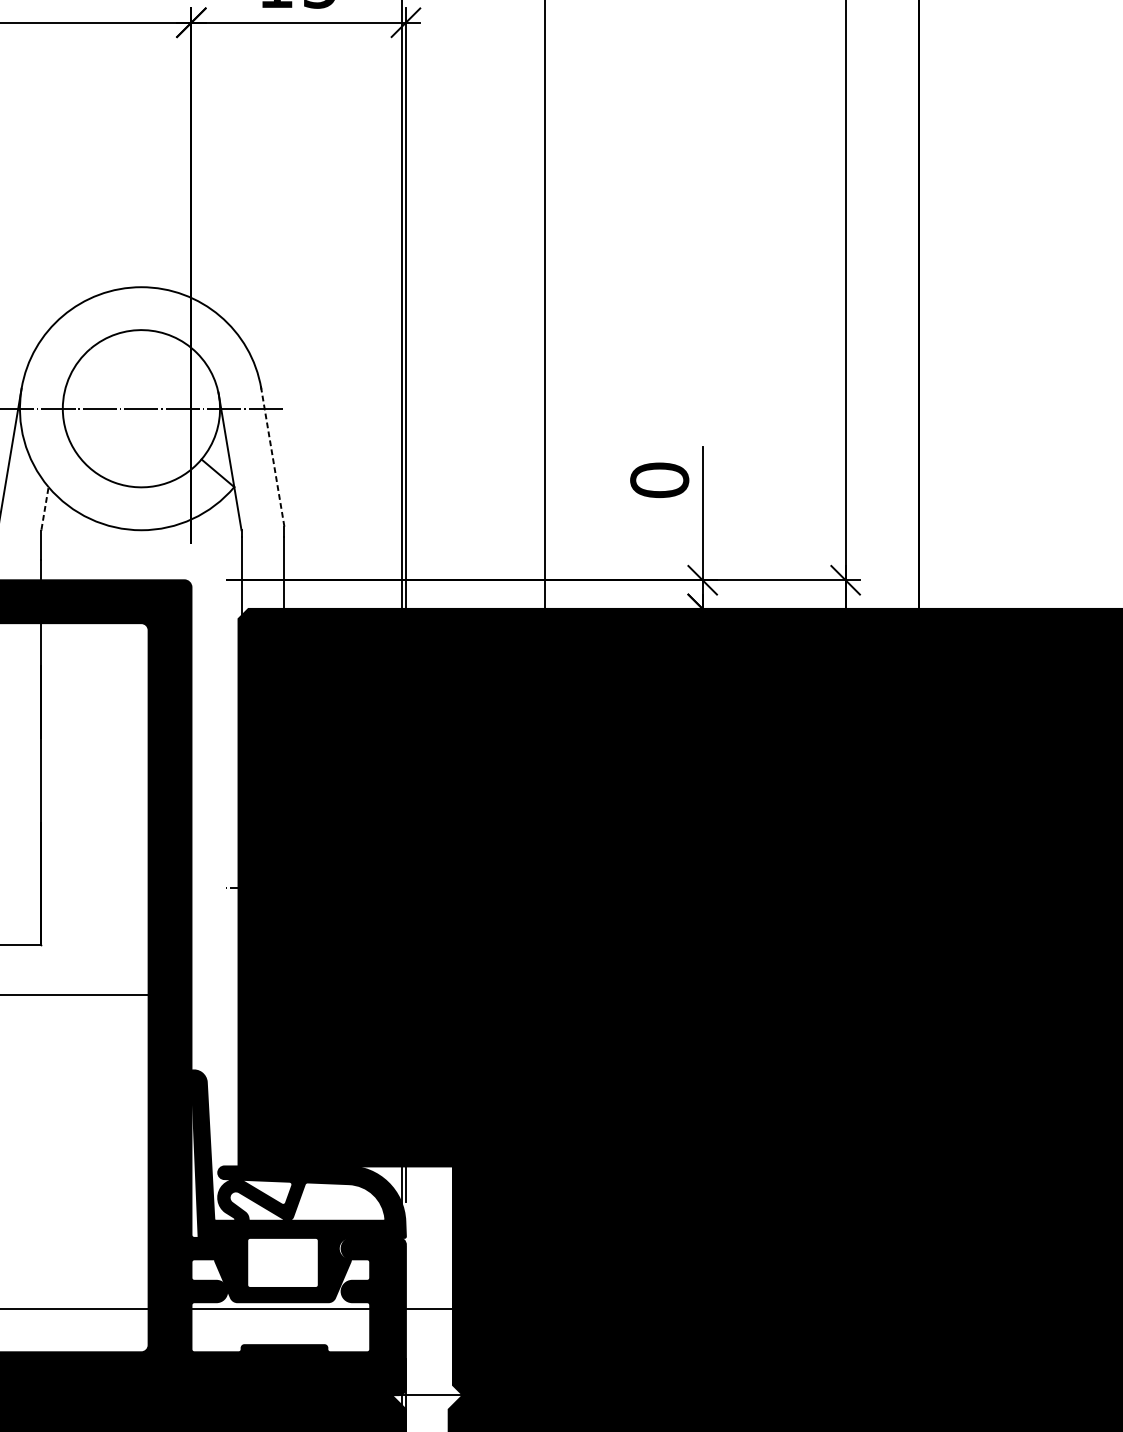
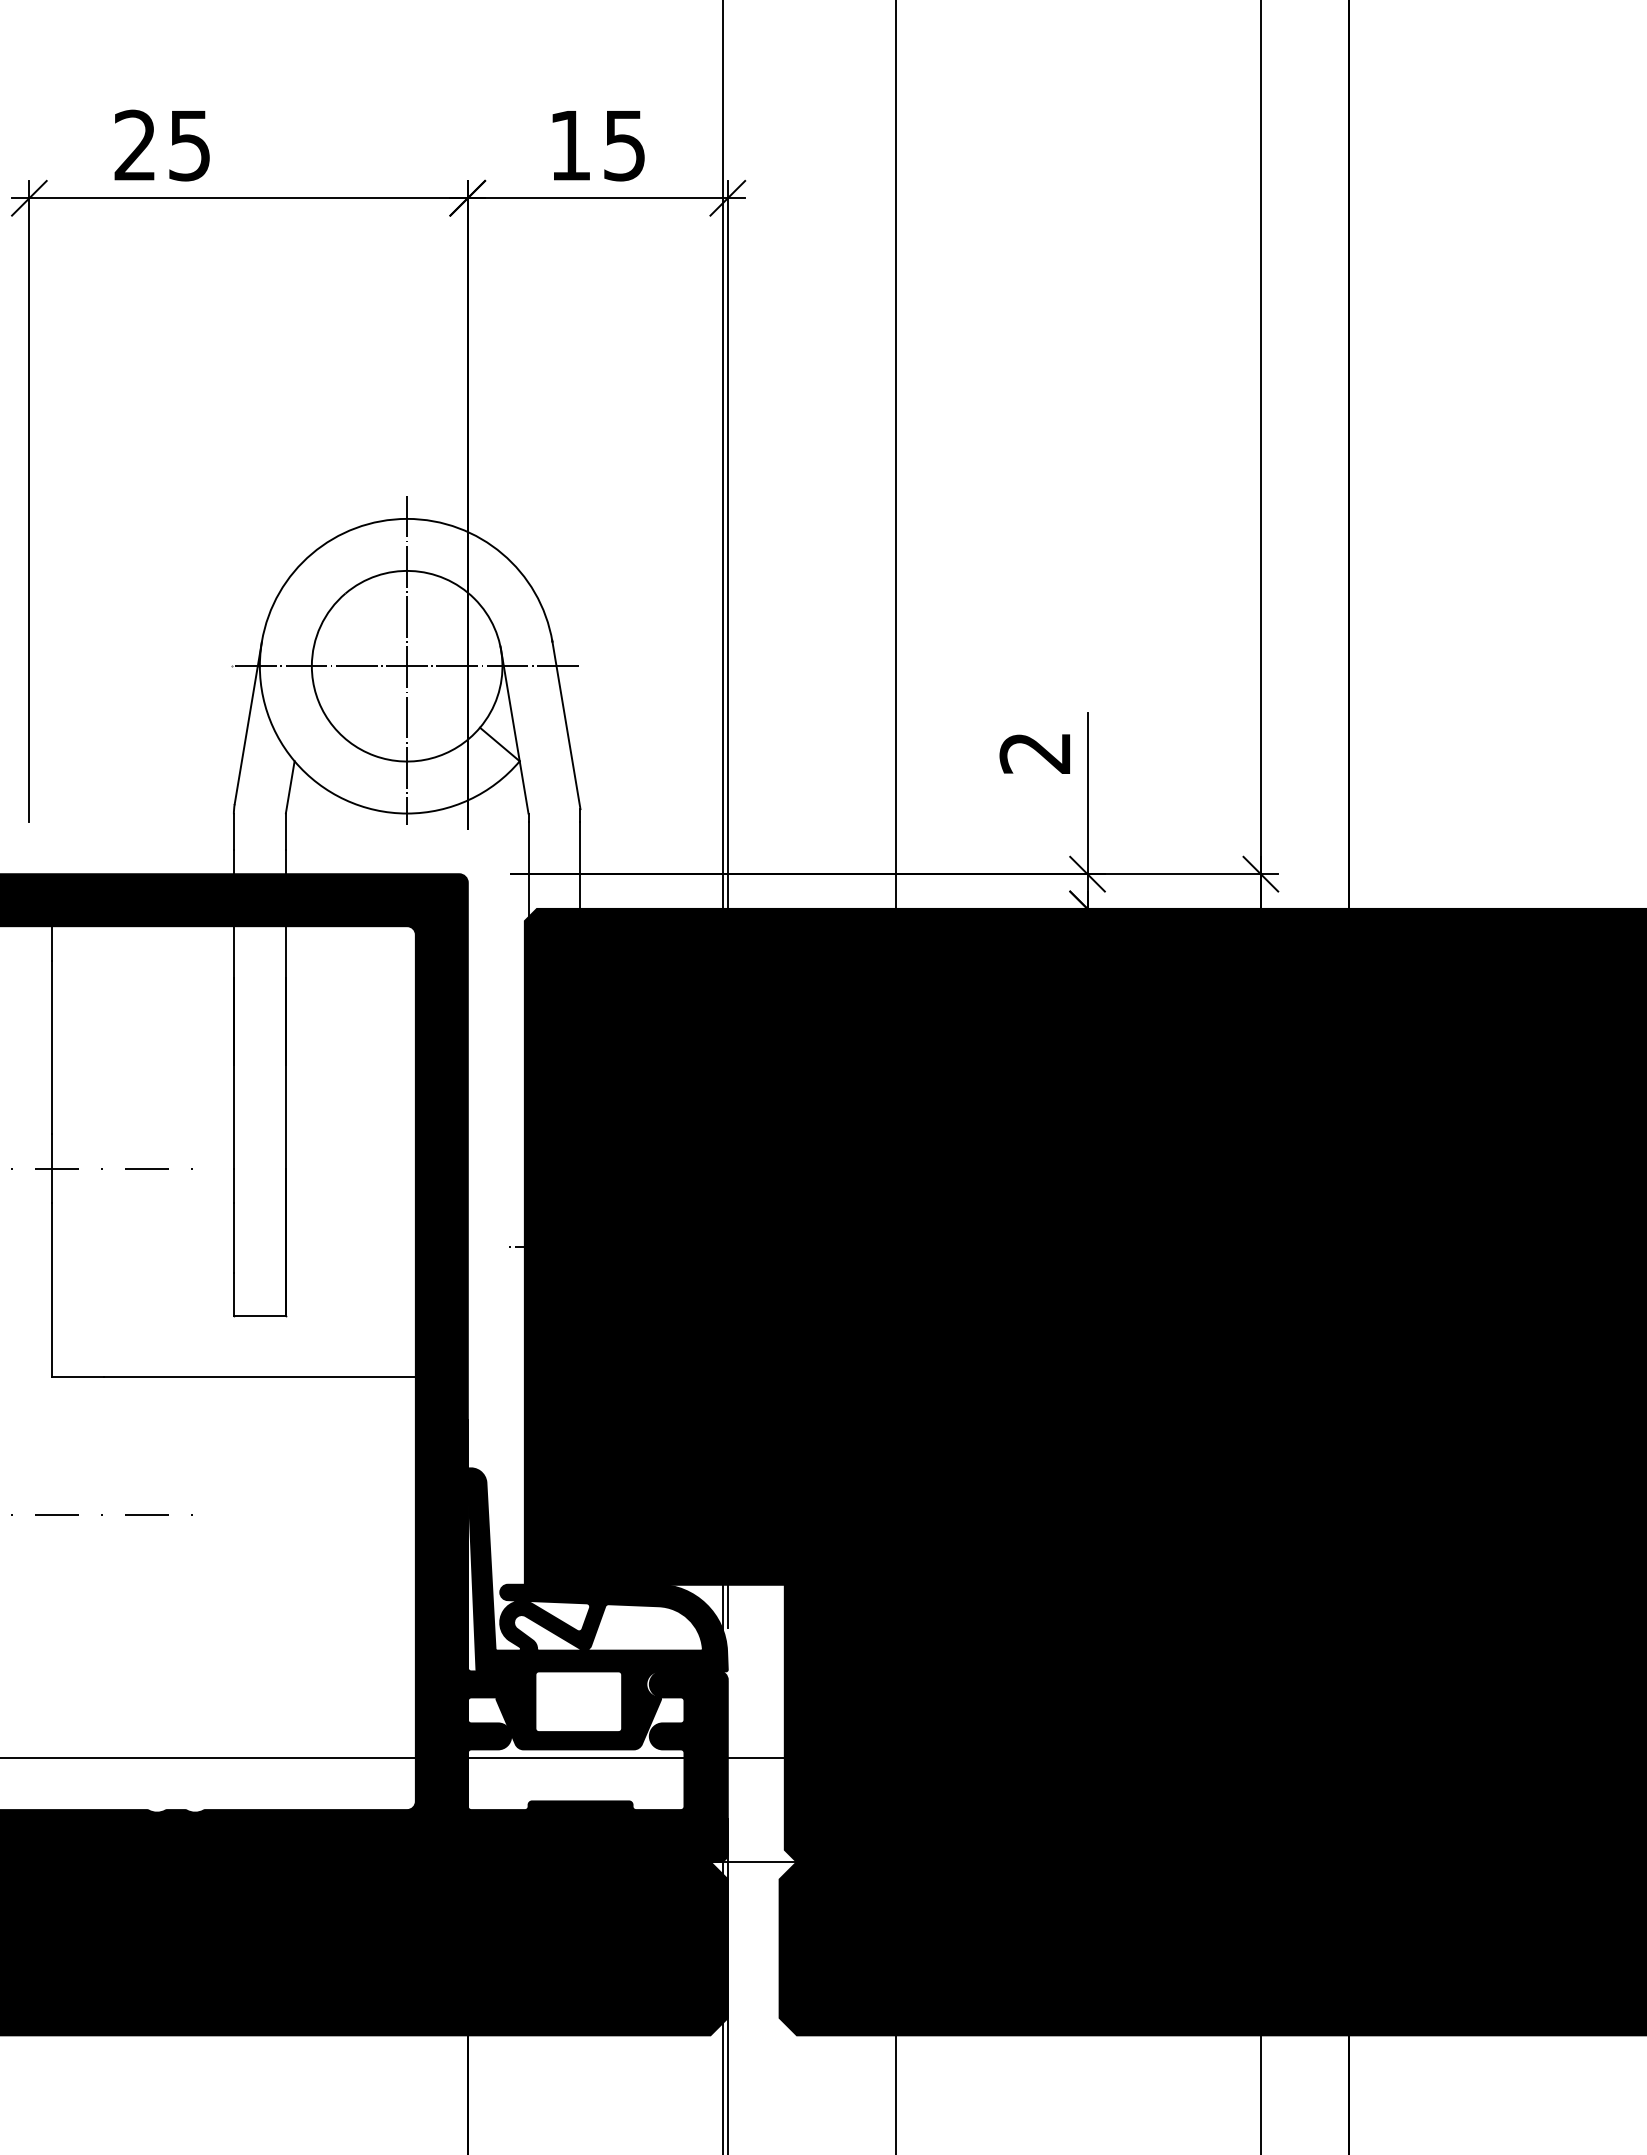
line: (141, 403) -> (407, 659), added
line: (272, 457) -> (566, 725), dashed -> solid
text: (659, 479) -> (1035, 752), 0 -> 2
line: (45, 507) -> (290, 786), dashed -> solid

